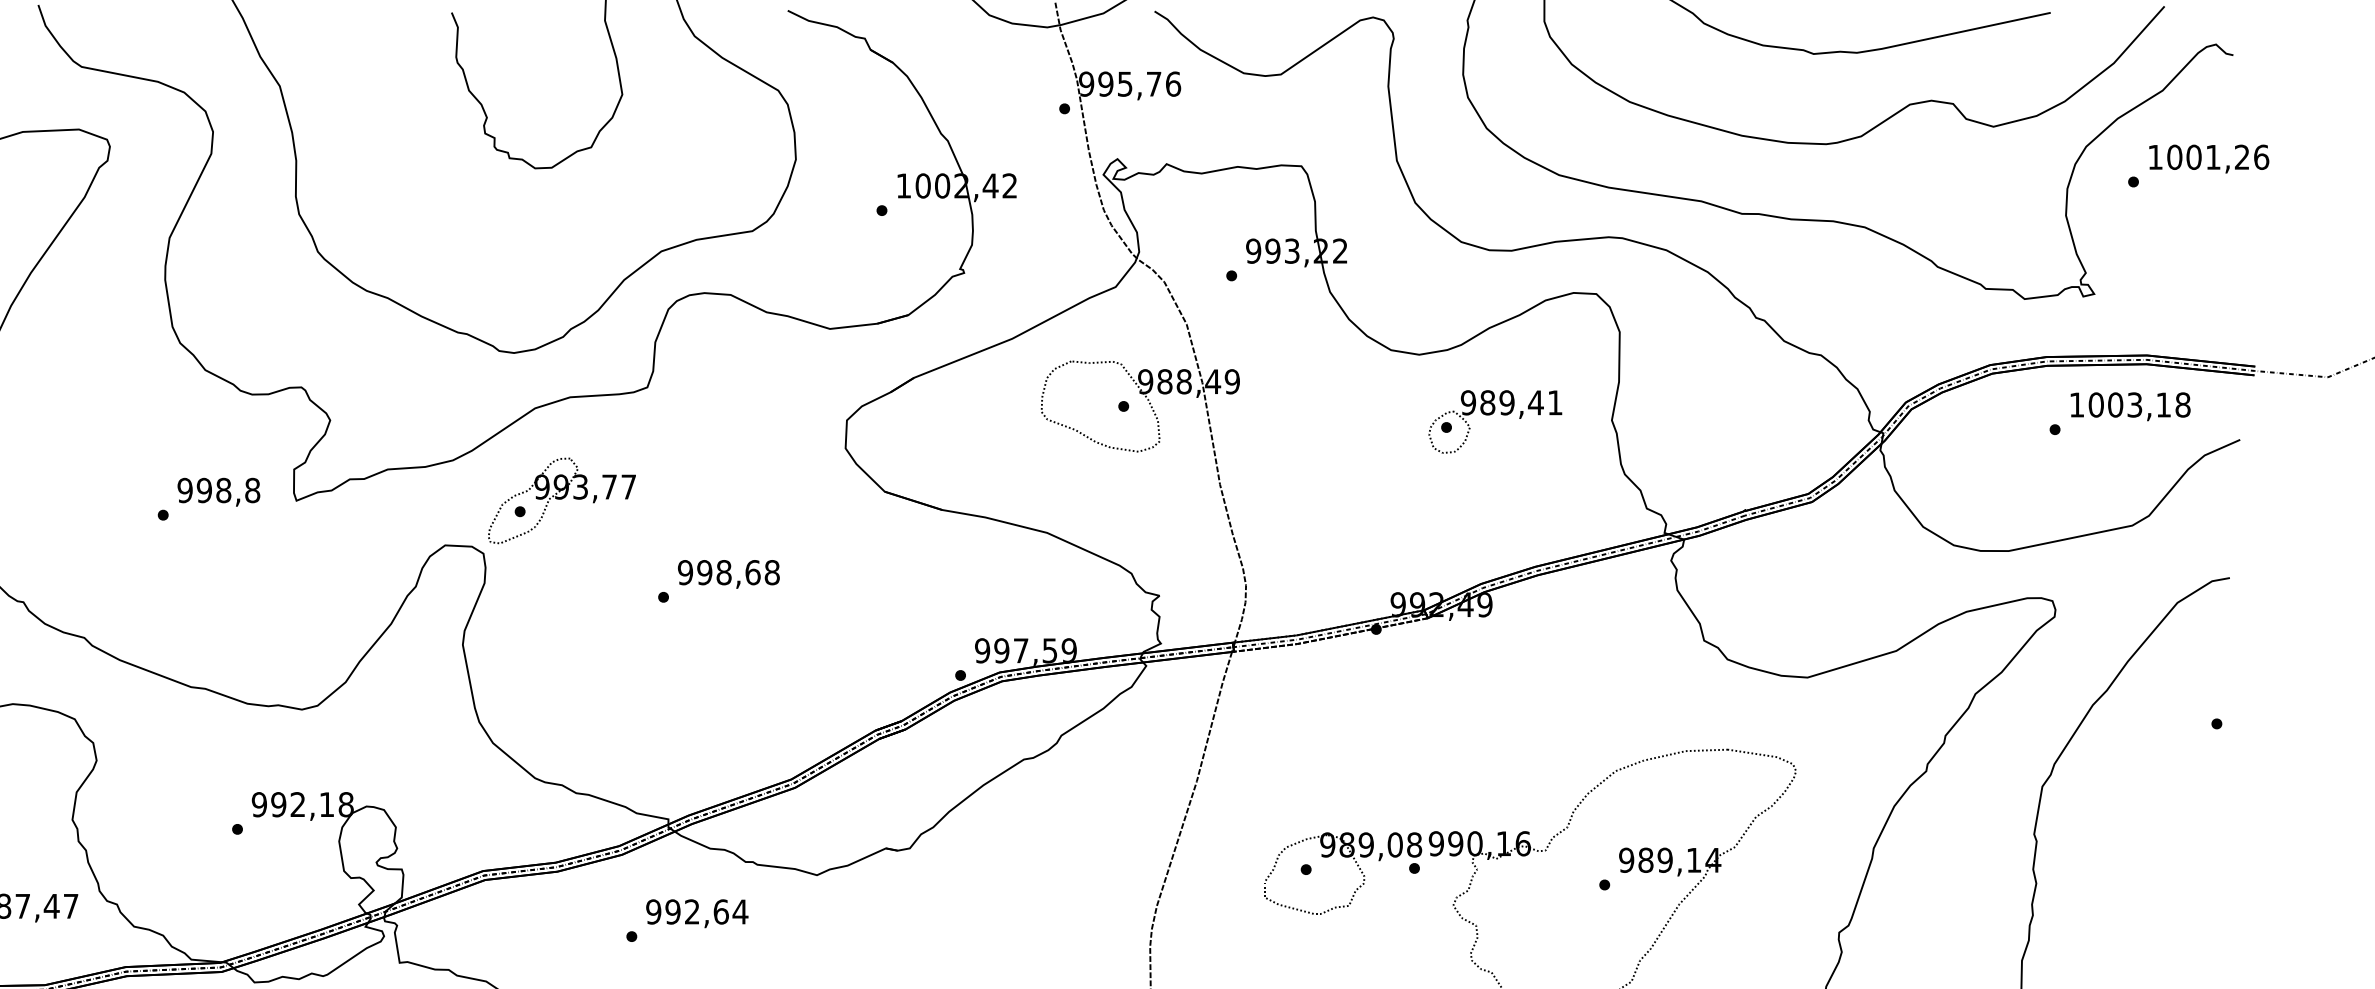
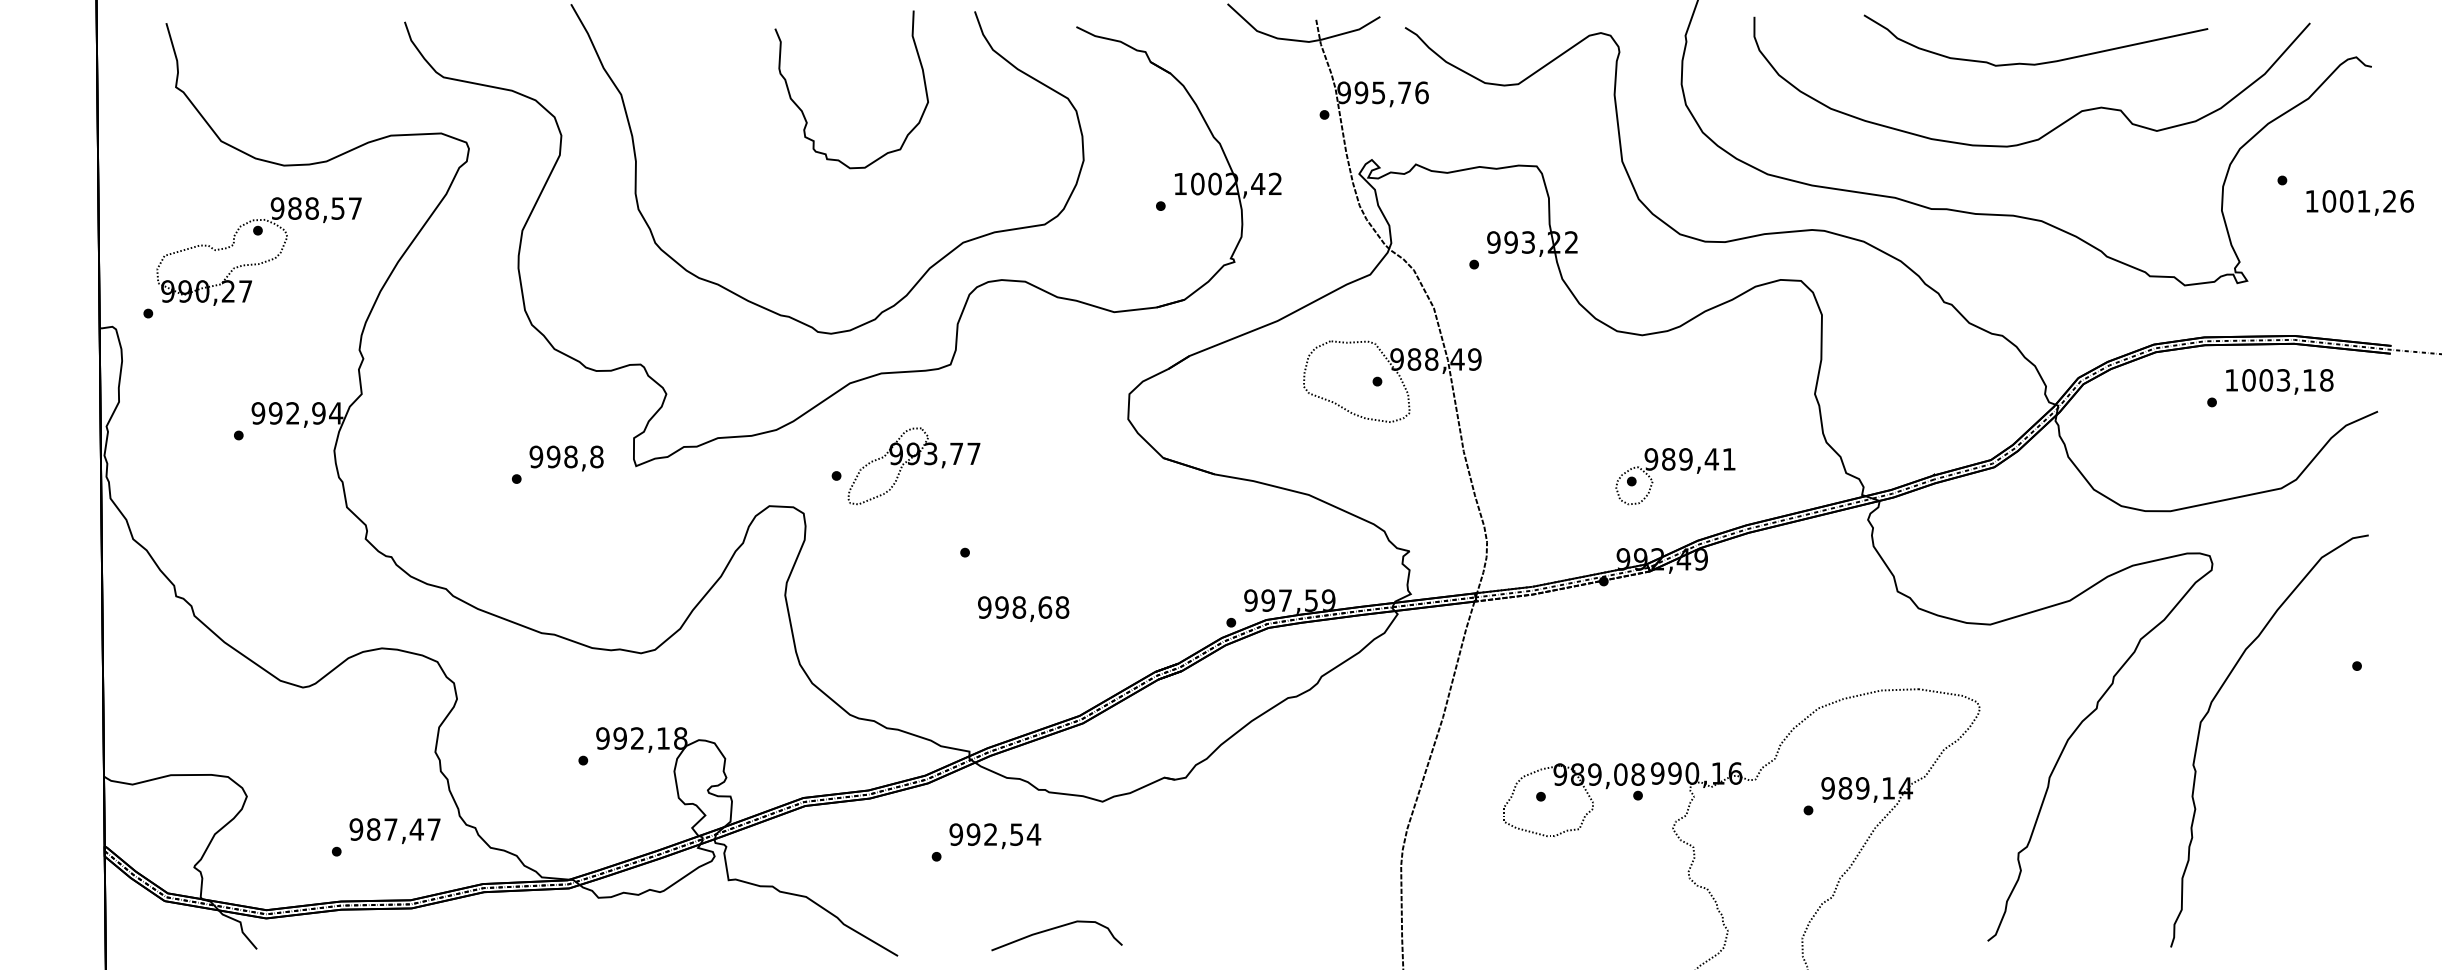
text: (2208, 158) -> (2359, 202), moved
part: (1490, 415) -> (1671, 470), moved
part: (561, 501) -> (913, 466), moved
text: (728, 573) -> (1023, 608), moved
text: (720, 911) -> (1016, 834), 992,64 -> 992,54

